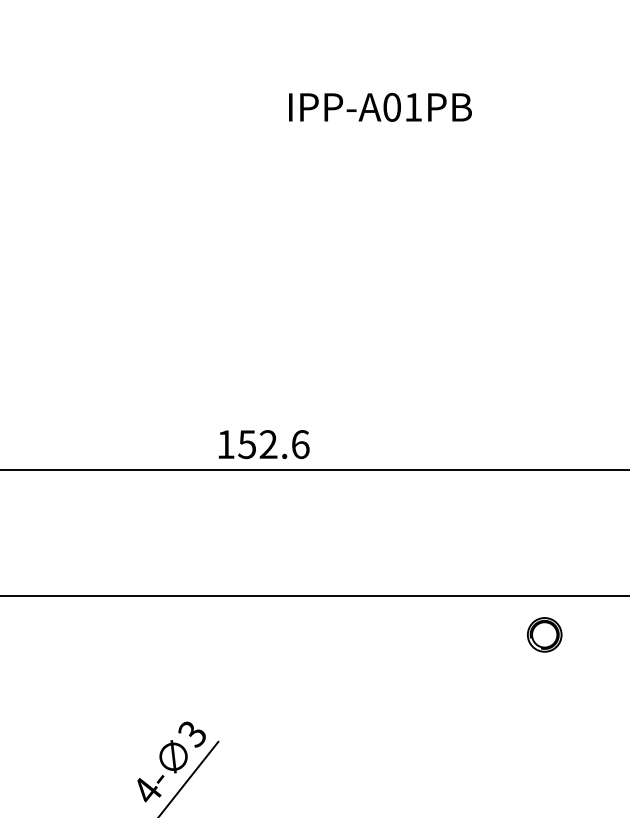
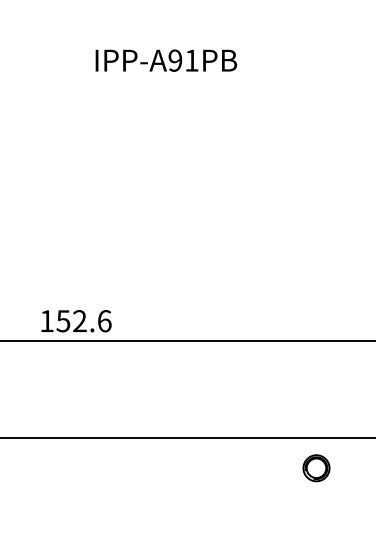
text: (391, 107) -> (174, 60), IPP-A01PB -> IPP-A91PB
part: (544, 634) -> (316, 467), moved

